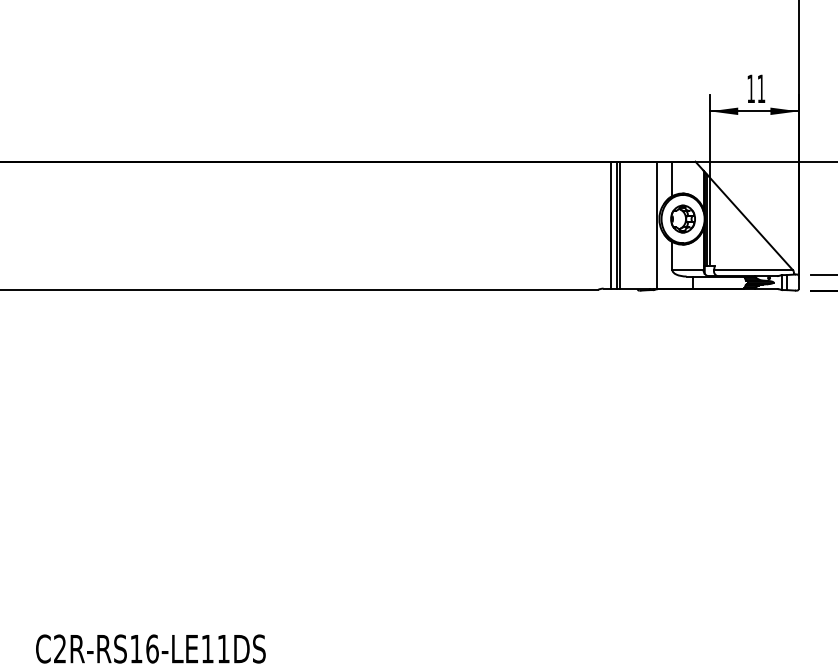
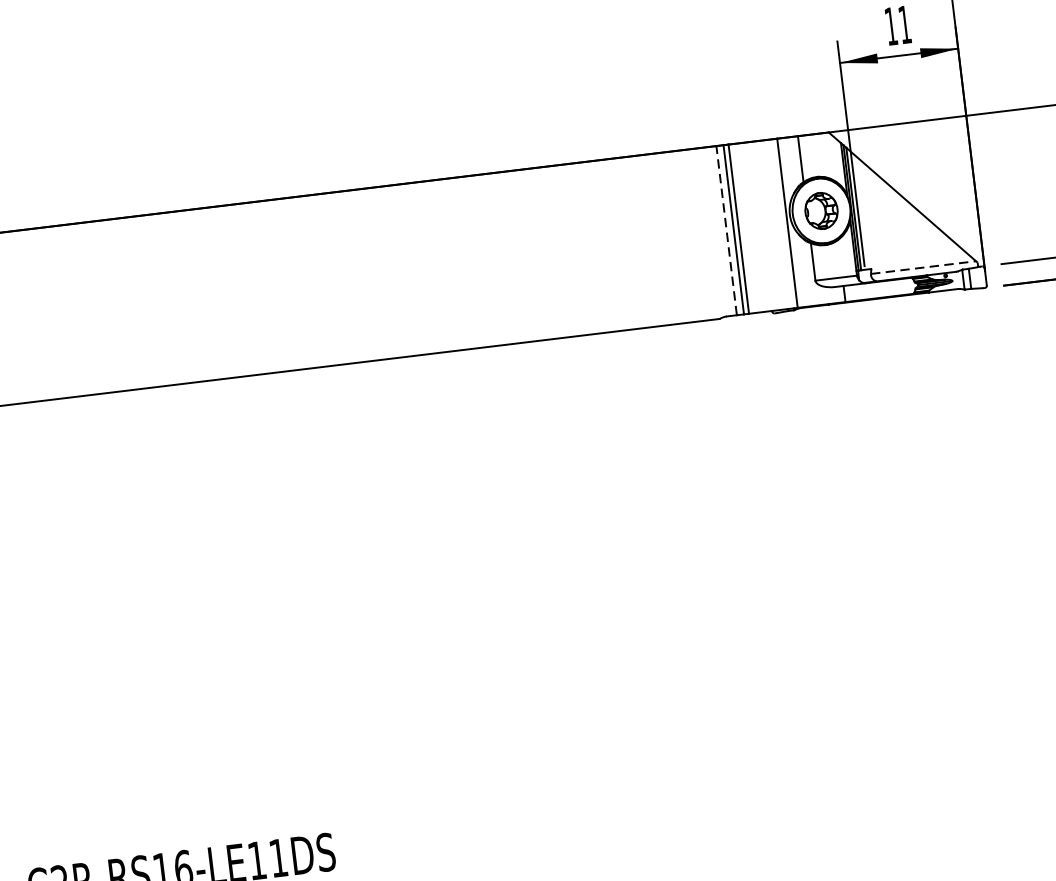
line: (611, 224) -> (726, 229), solid -> dashed
line: (753, 270) -> (923, 268), solid -> dashed

